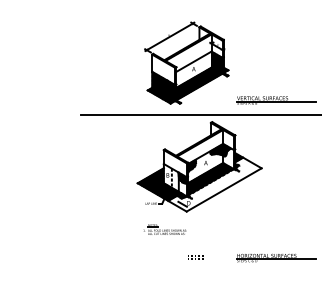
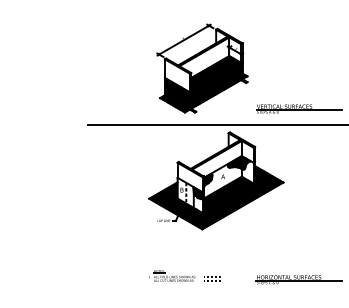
hatch: (193, 69) -> (209, 75), added
hatch: (214, 184) -> (232, 200), added
part: (164, 229) -> (171, 275), moved

